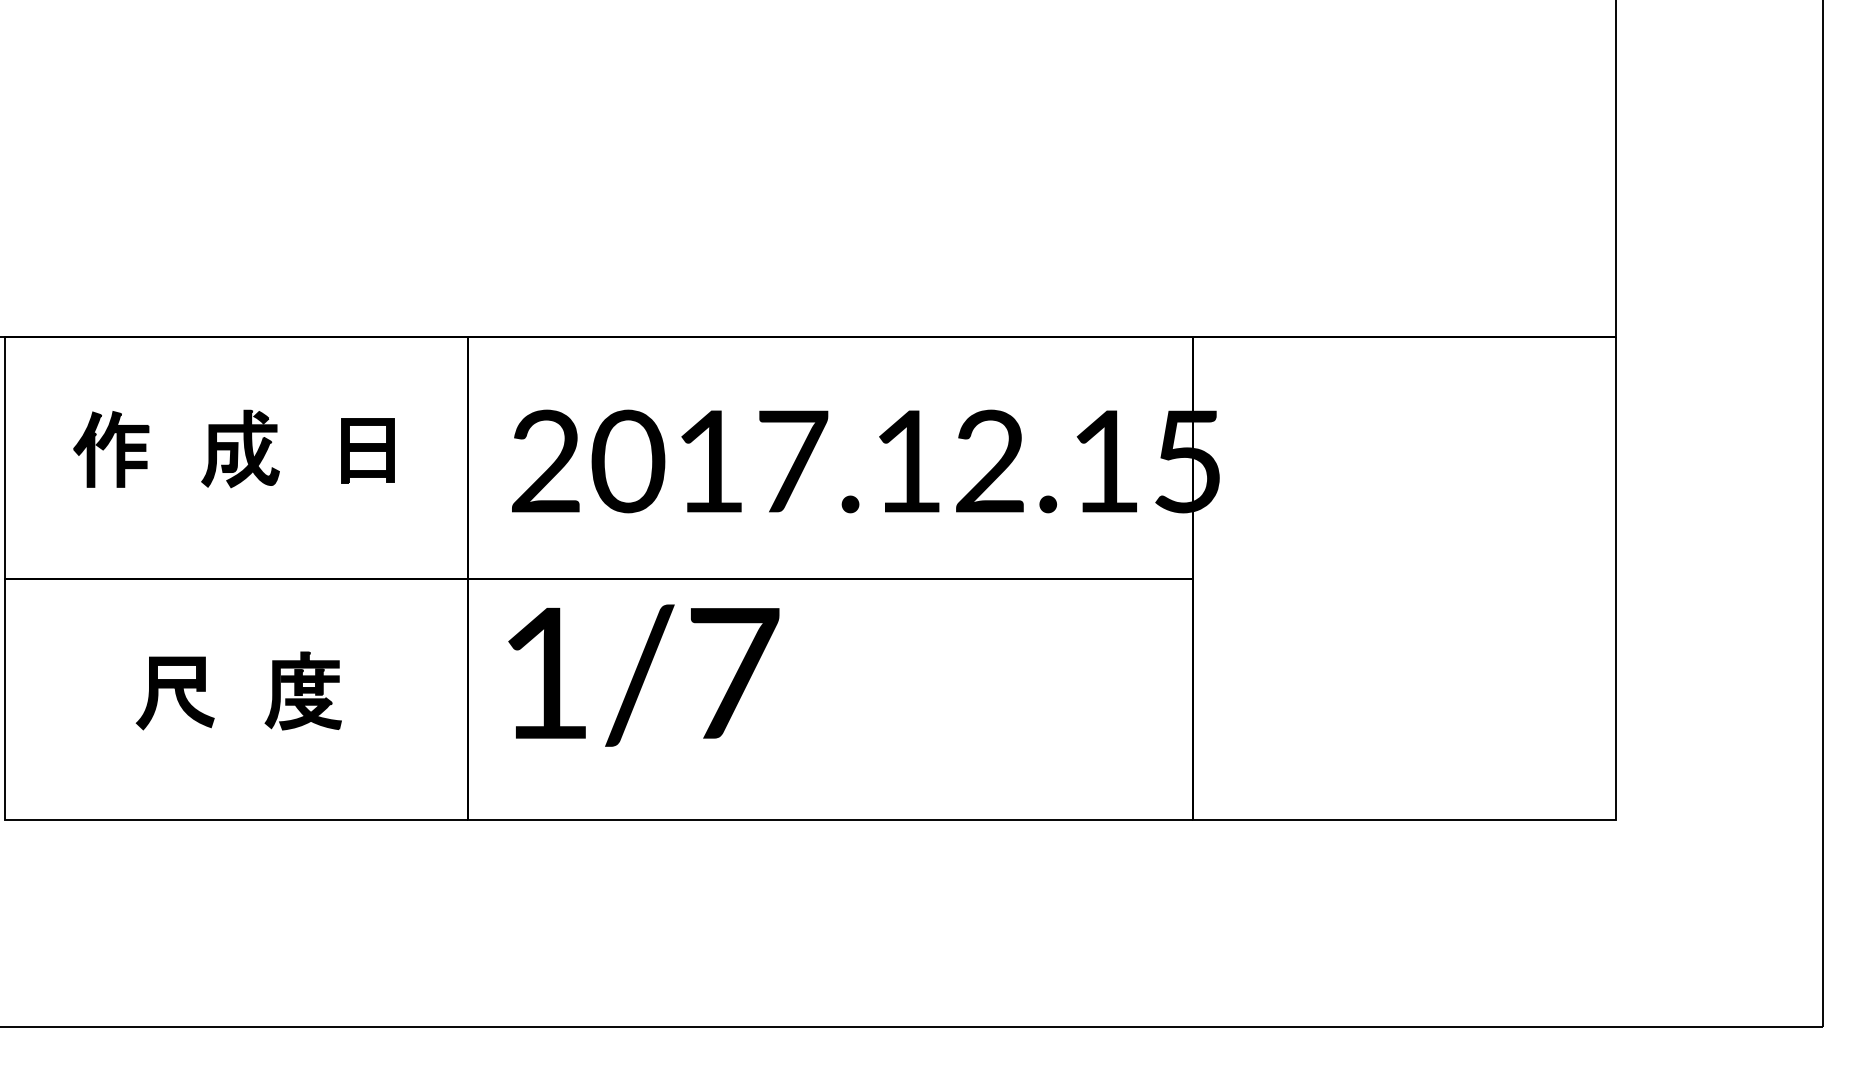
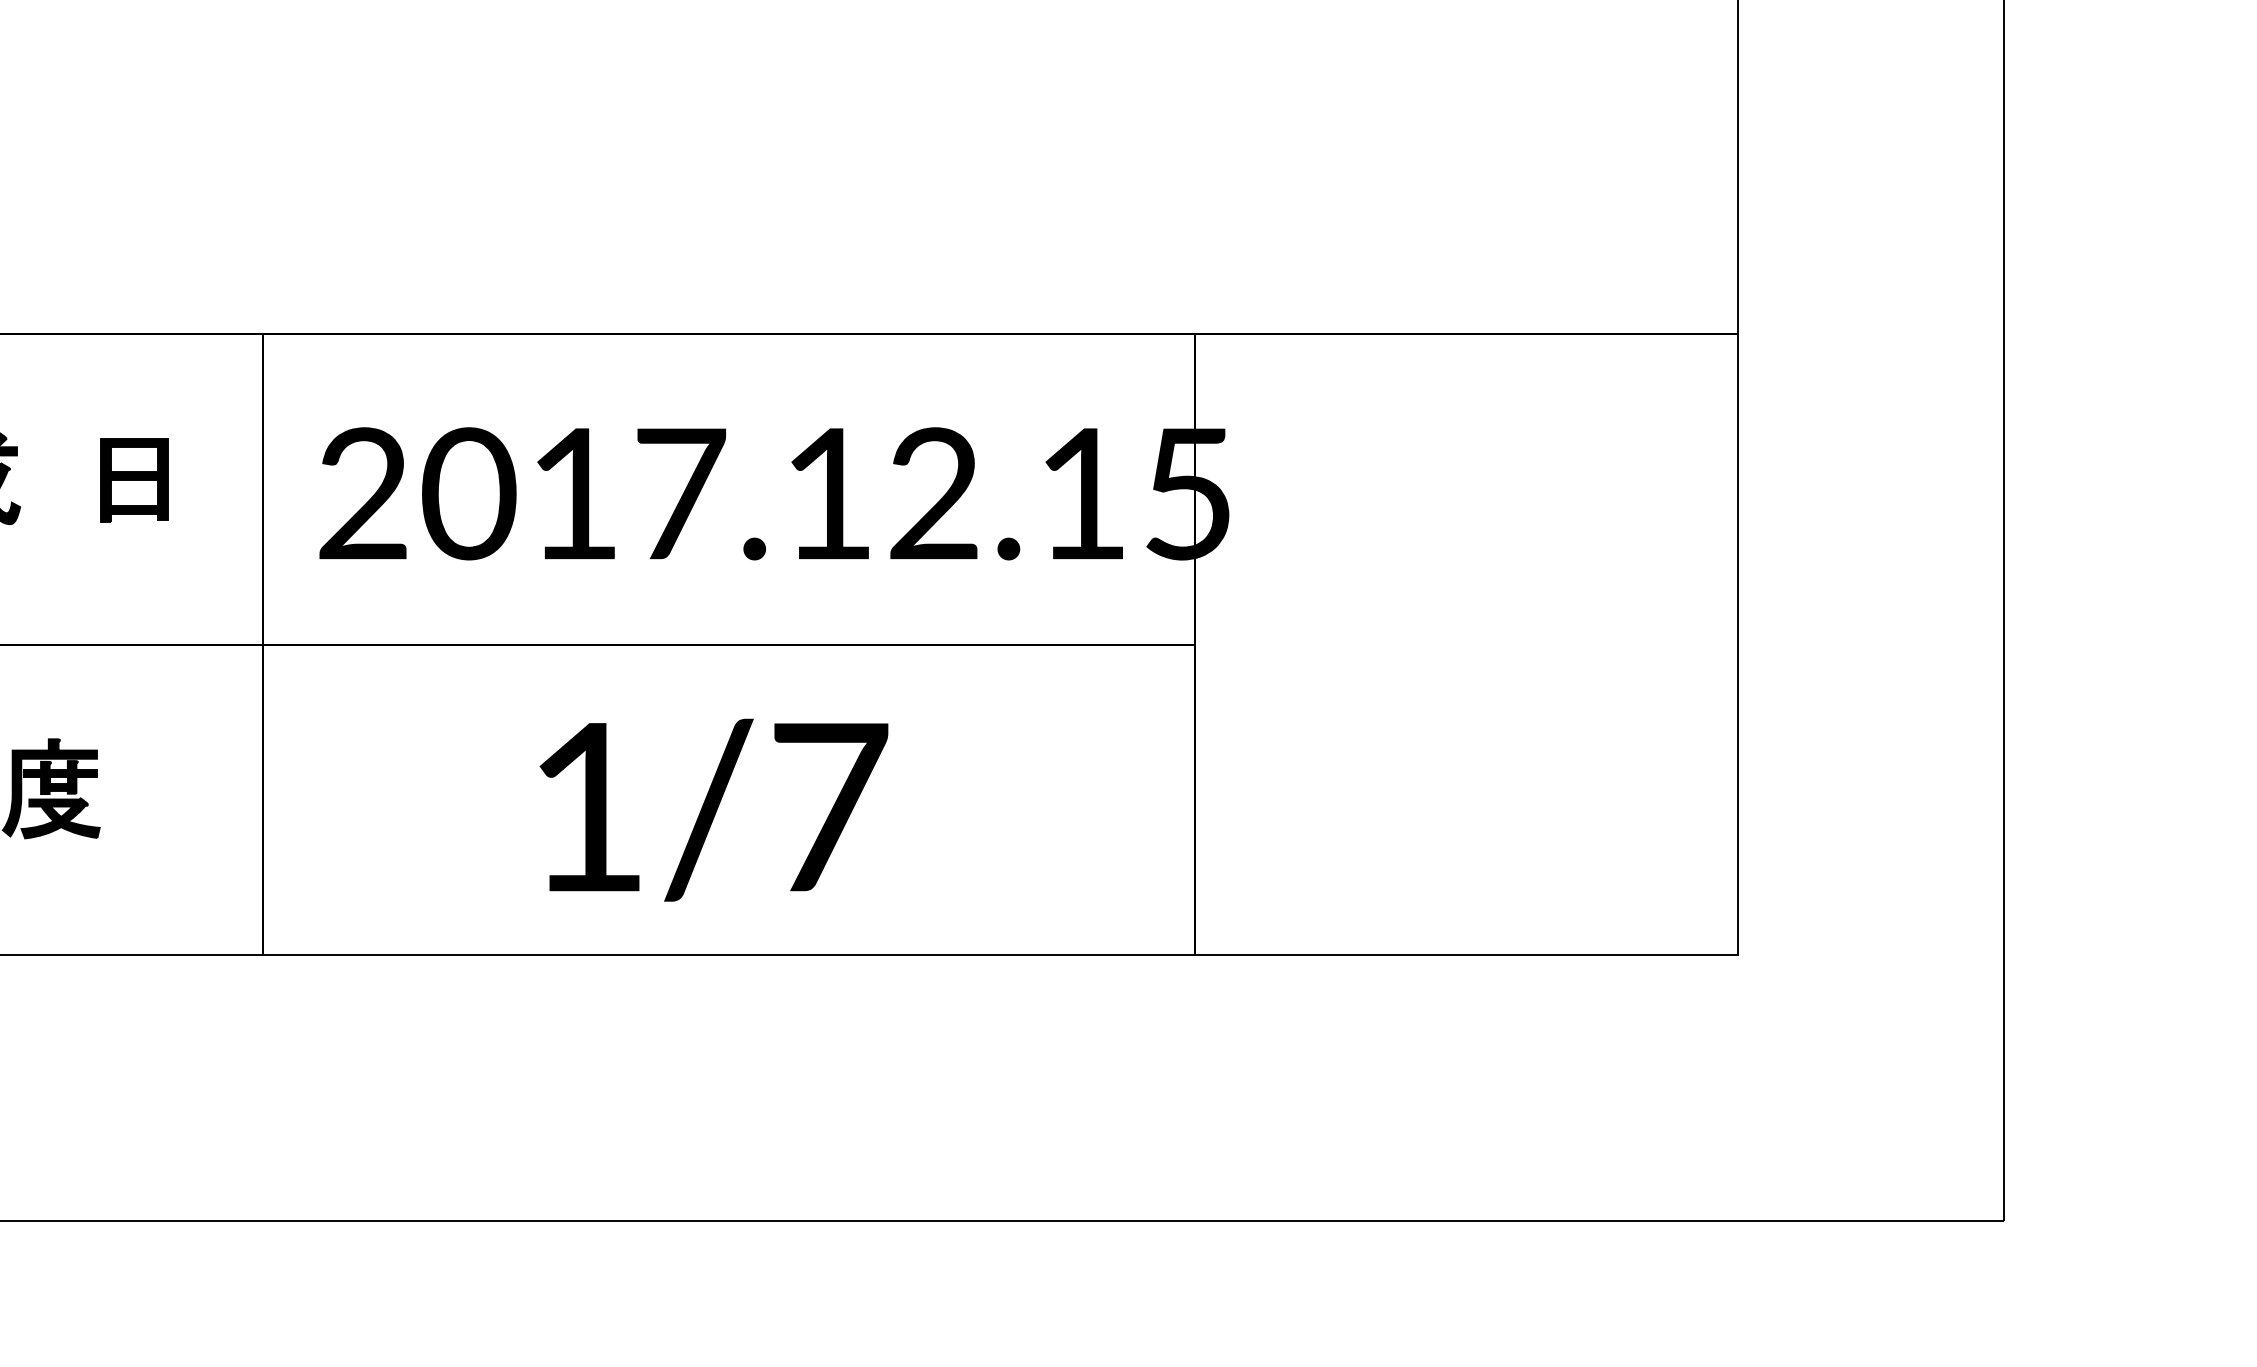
text: (643, 675) -> (713, 810), moved

